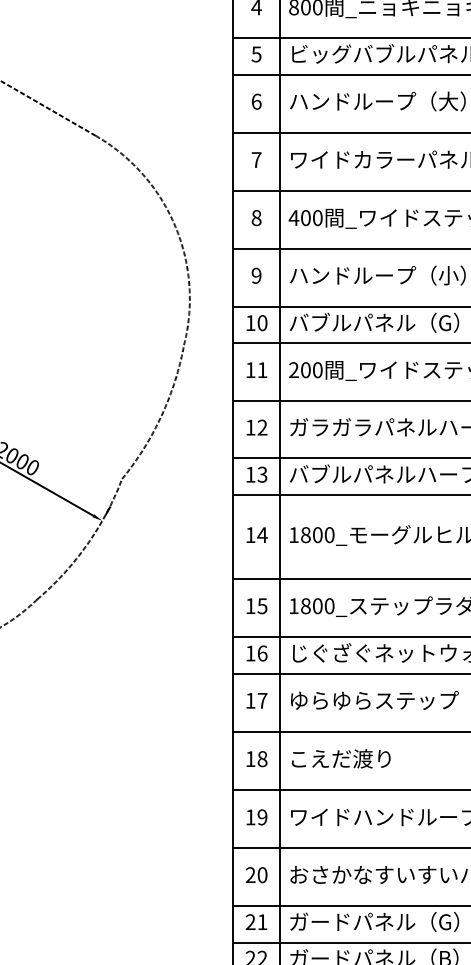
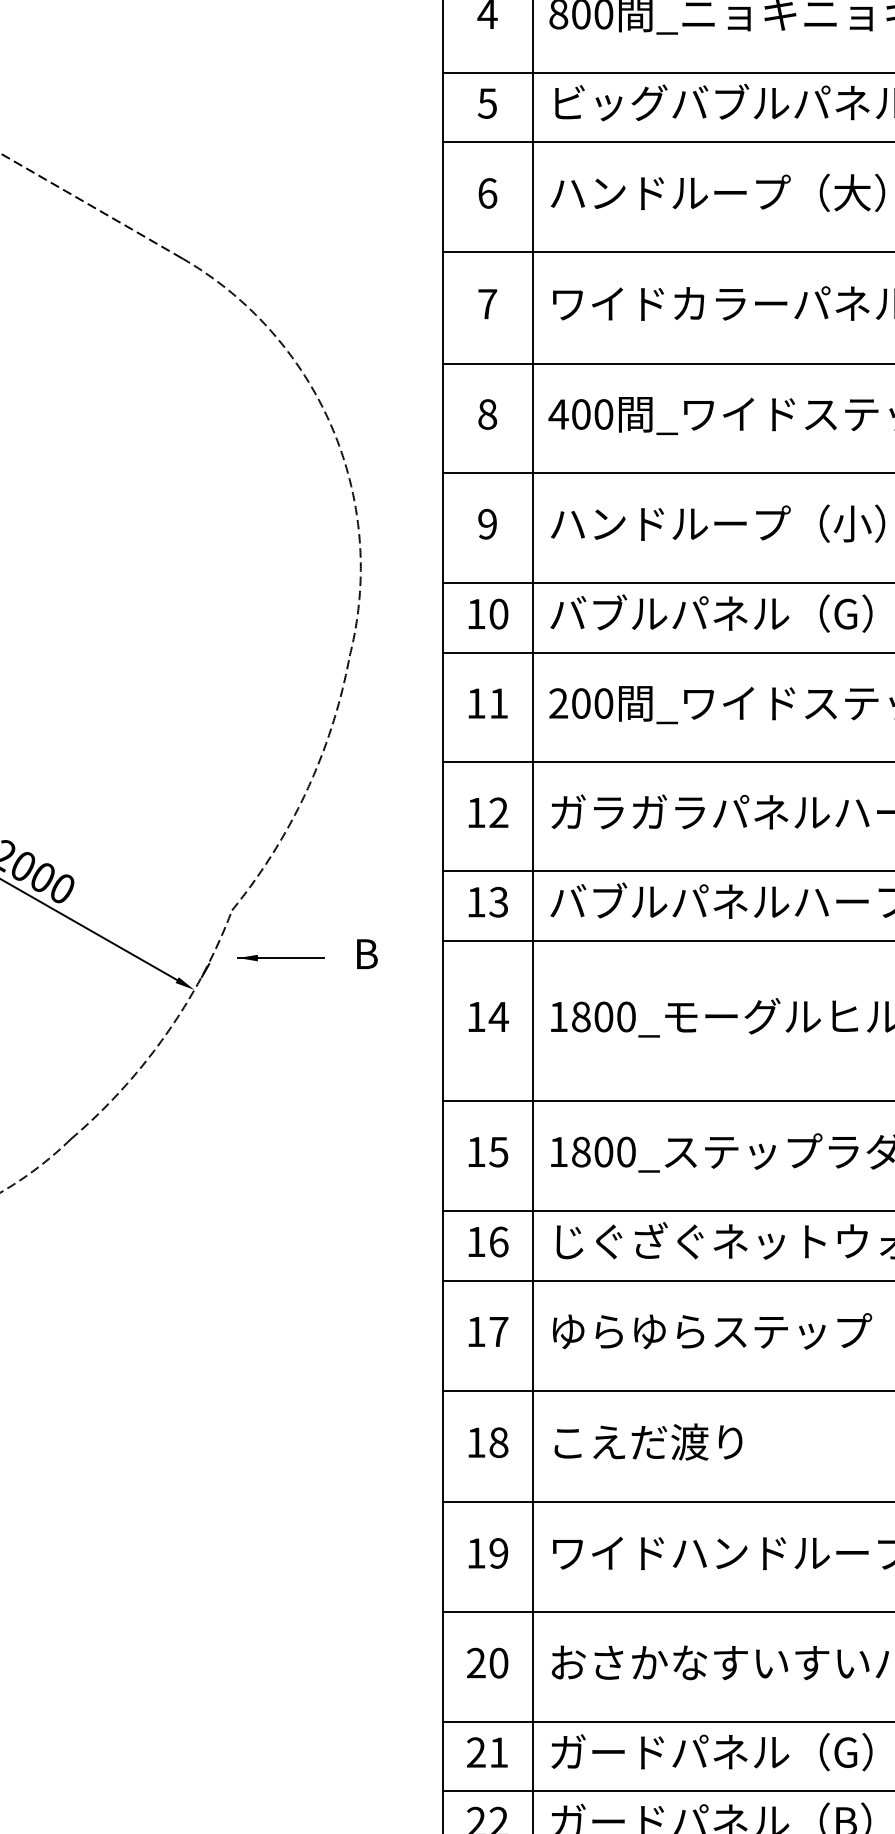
part: (161, 501) -> (306, 953), added

